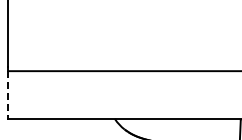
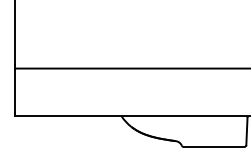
line: (7, 94) -> (14, 91), dashed -> solid

